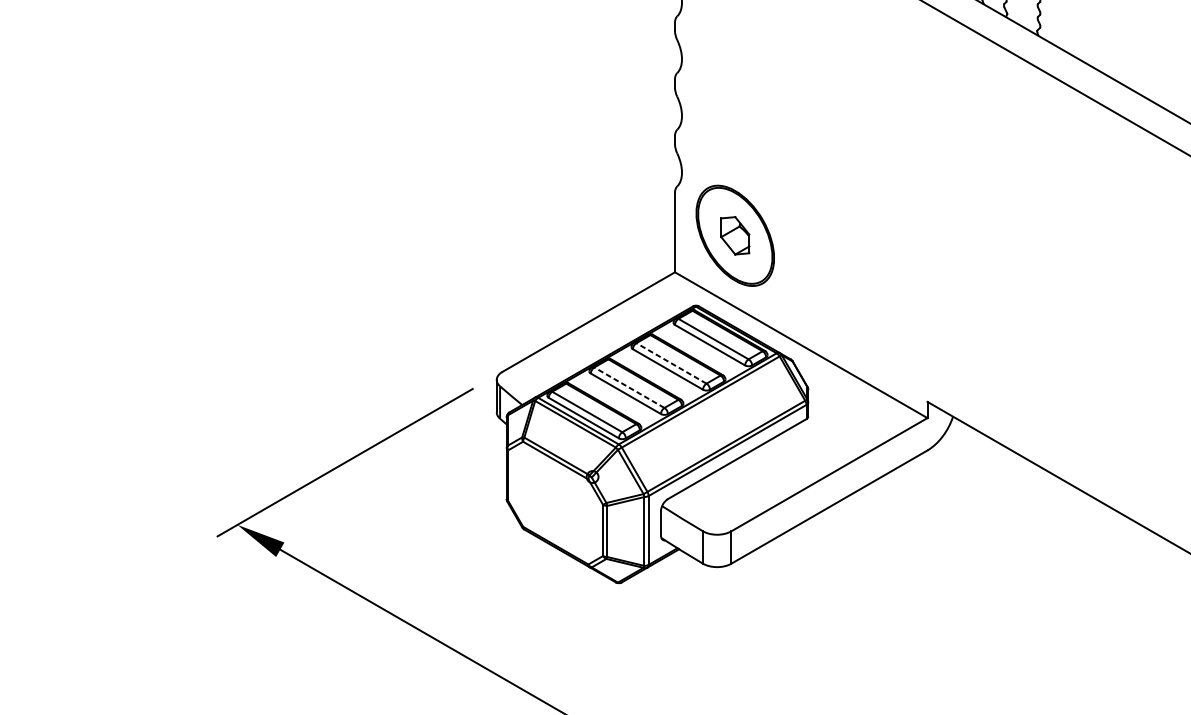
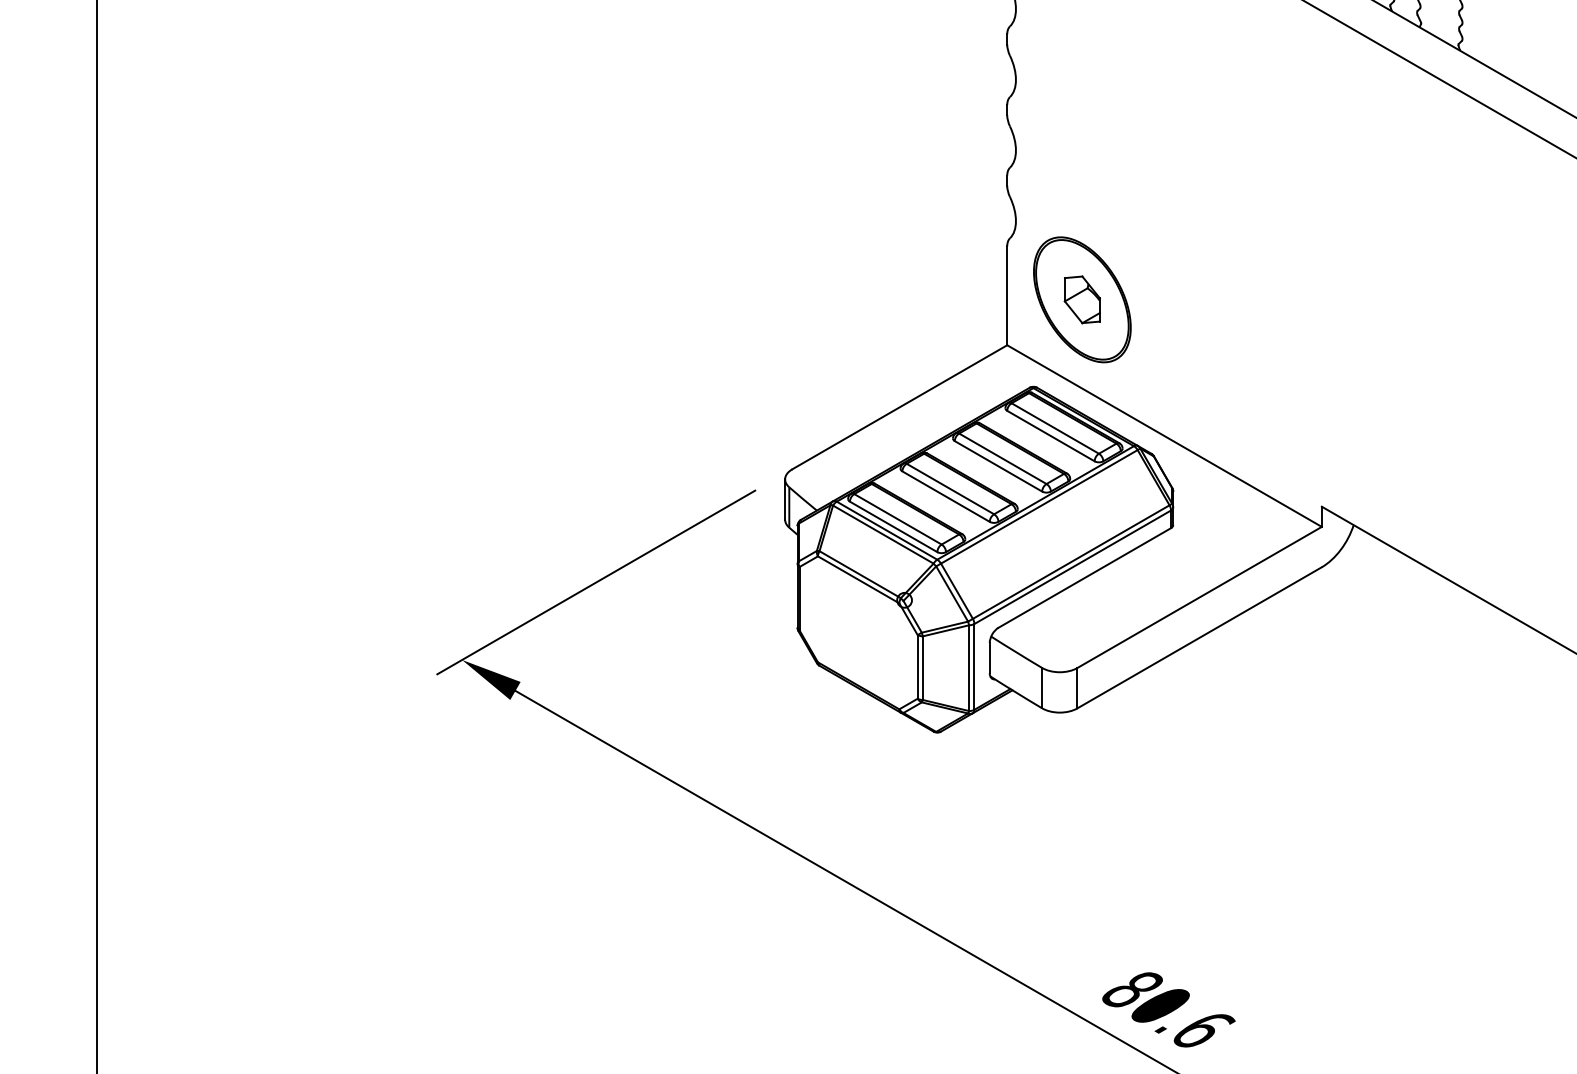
line: (671, 363) -> (1002, 458), dashed -> solid
line: (629, 387) -> (950, 488), dashed -> solid

